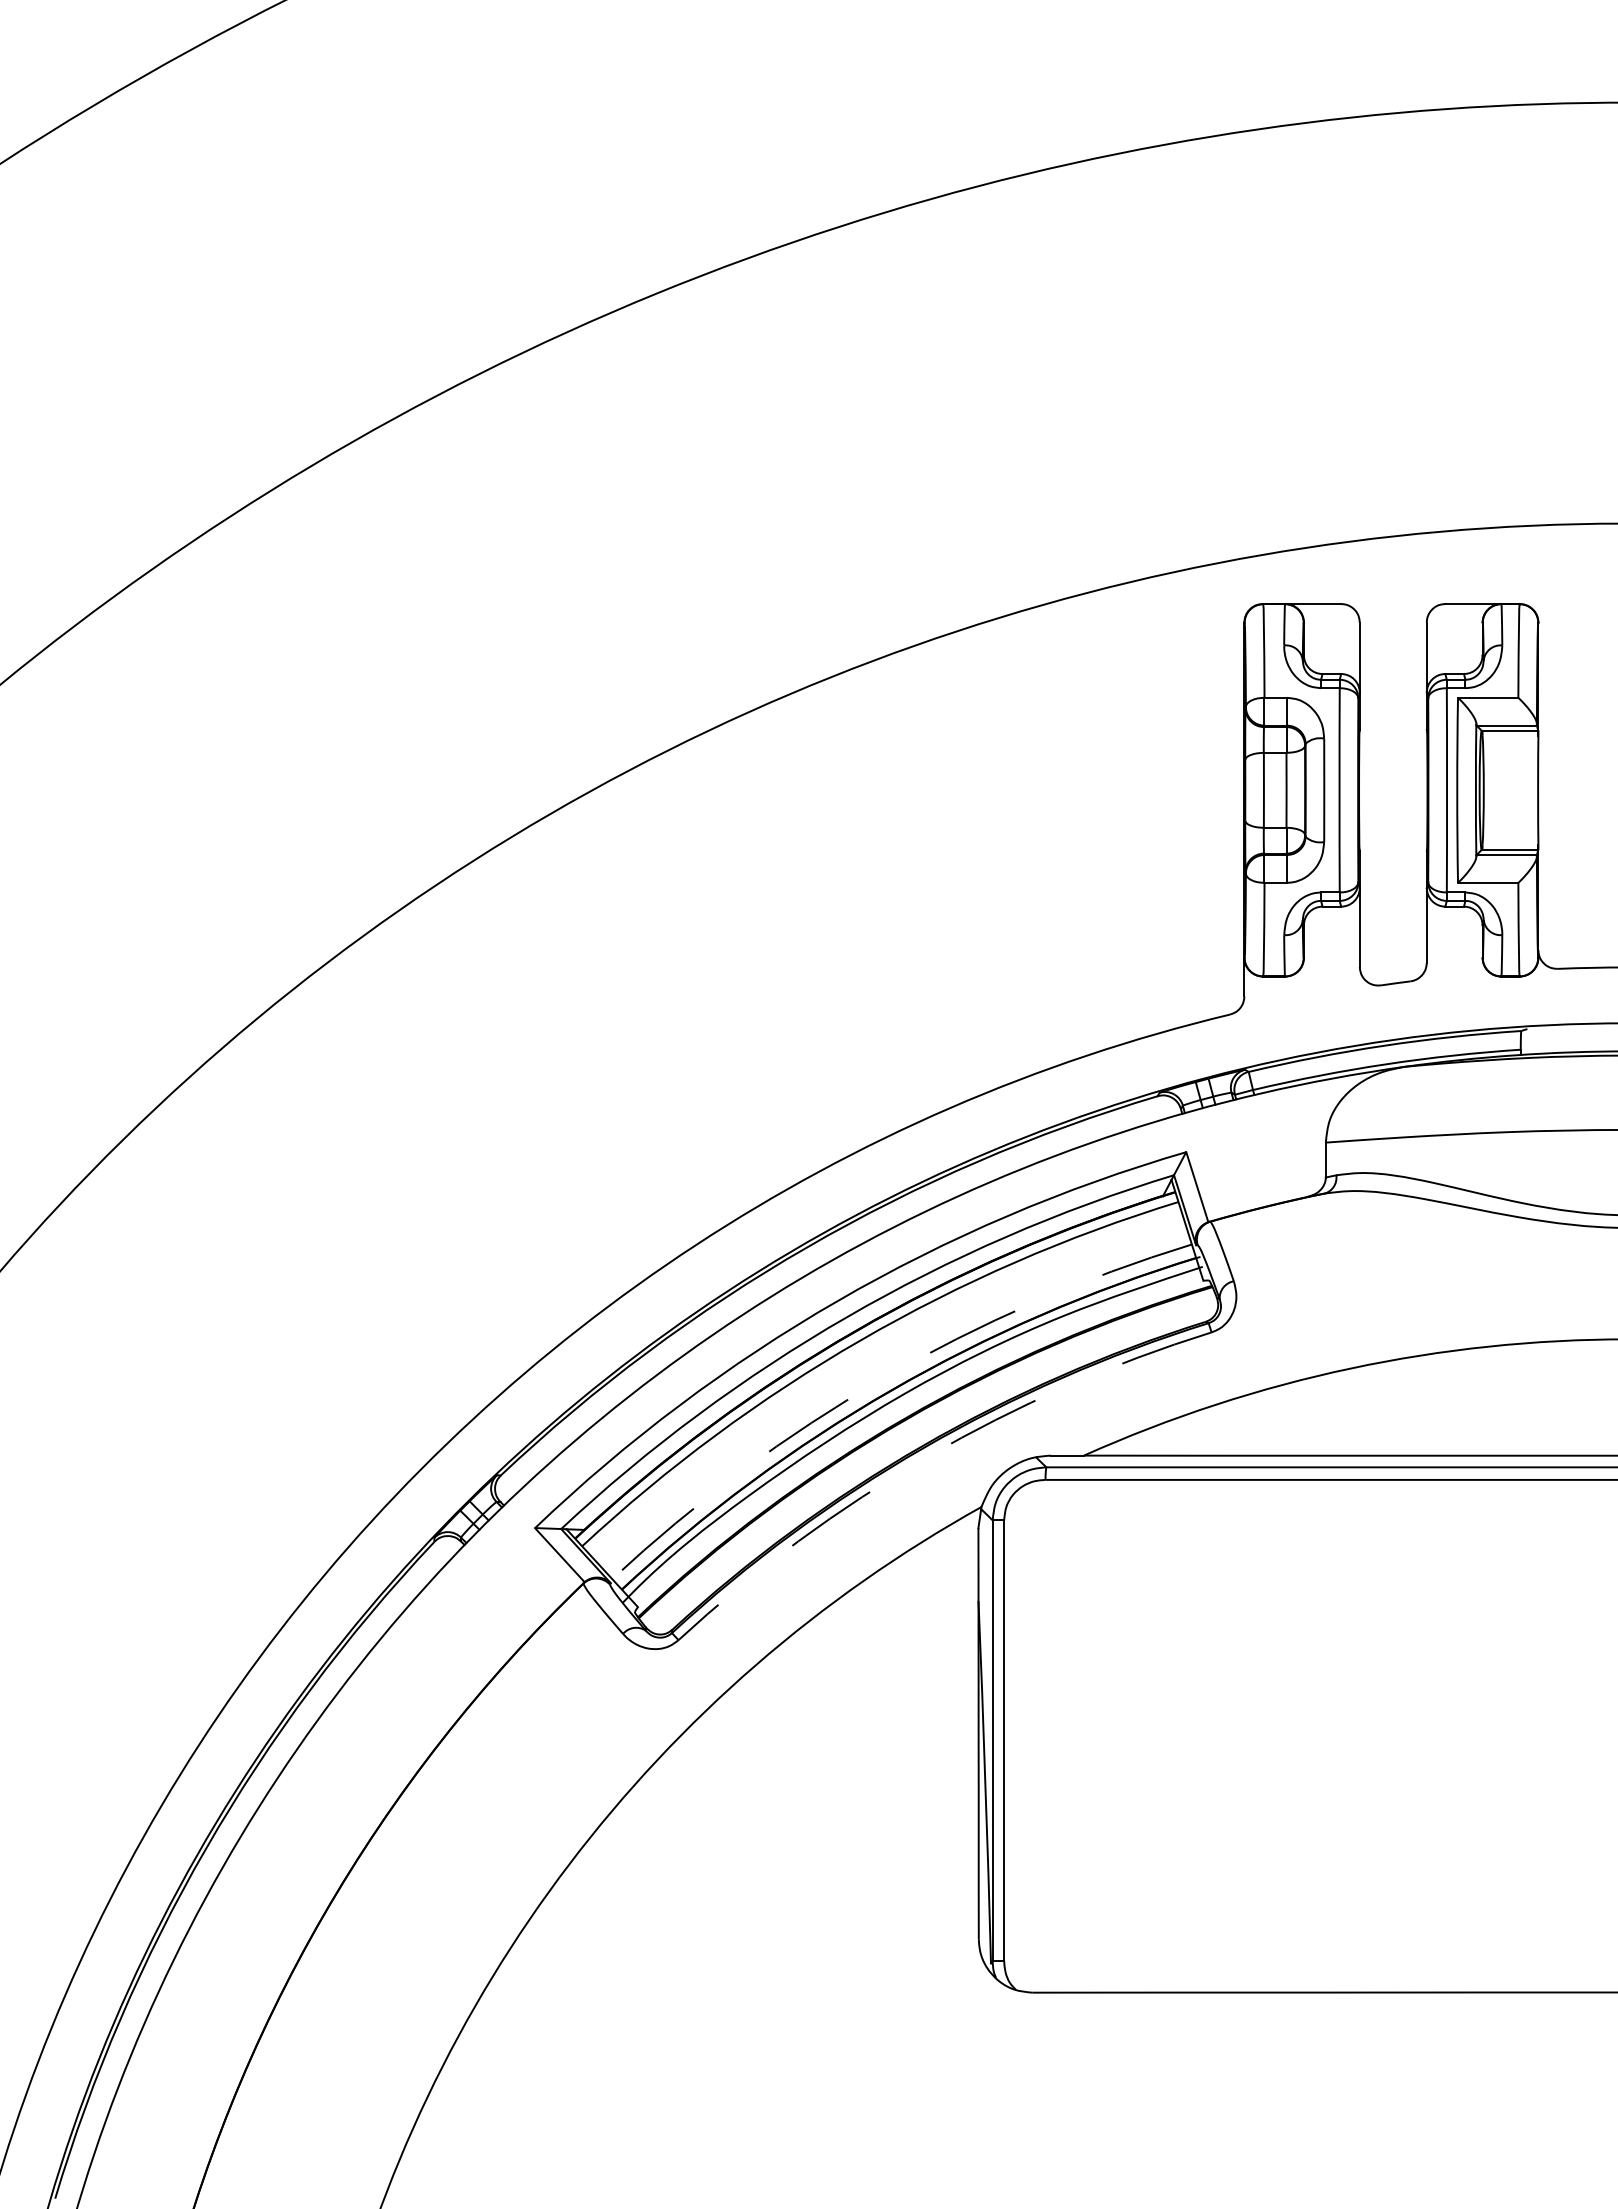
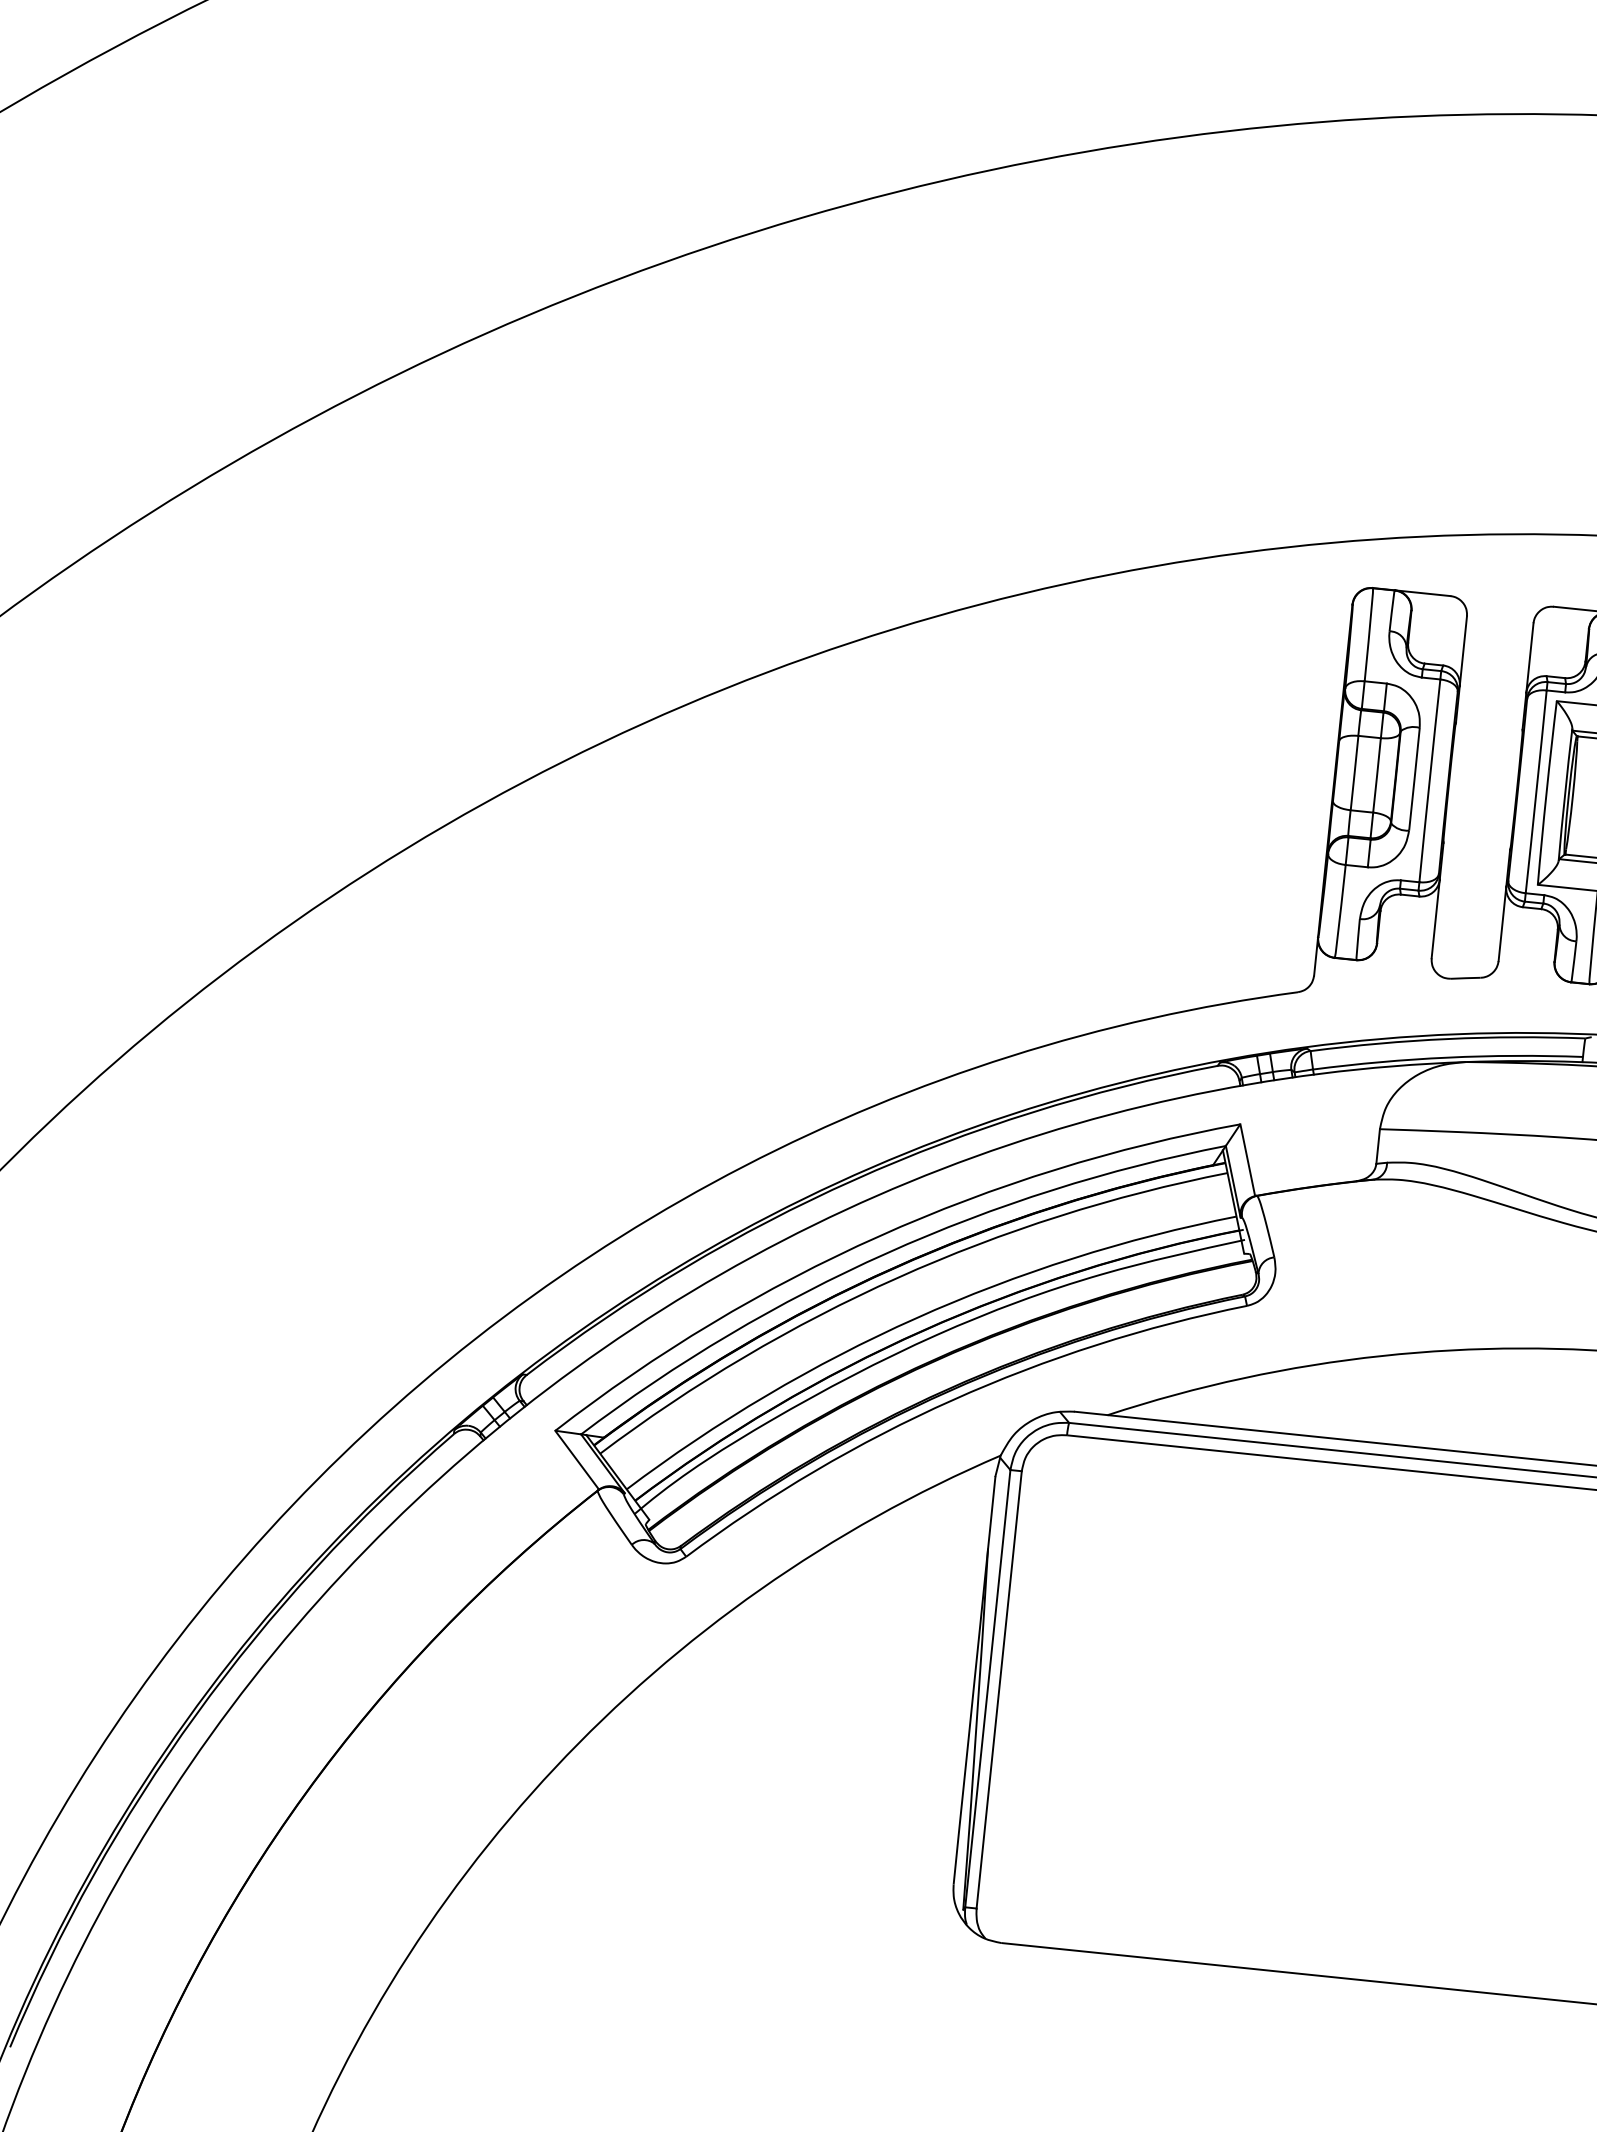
arc: (883, 1378) -> (916, 1317), dashed -> solid
arc: (927, 1456) -> (952, 1399), dashed -> solid

